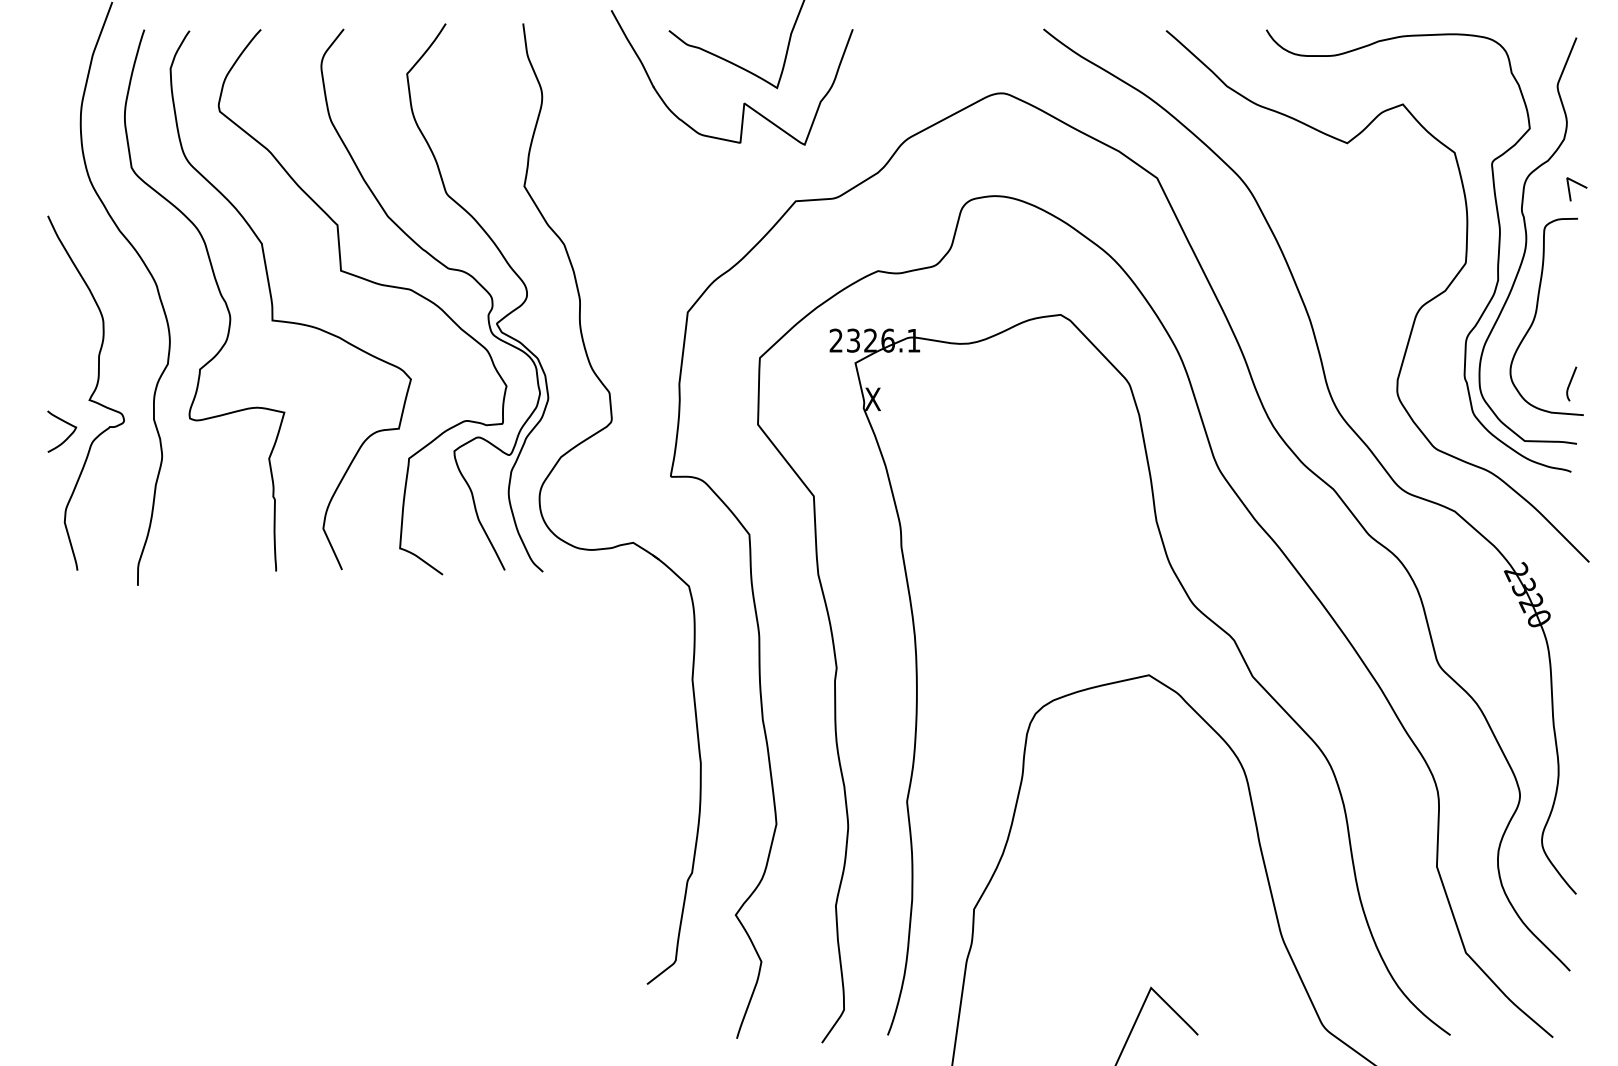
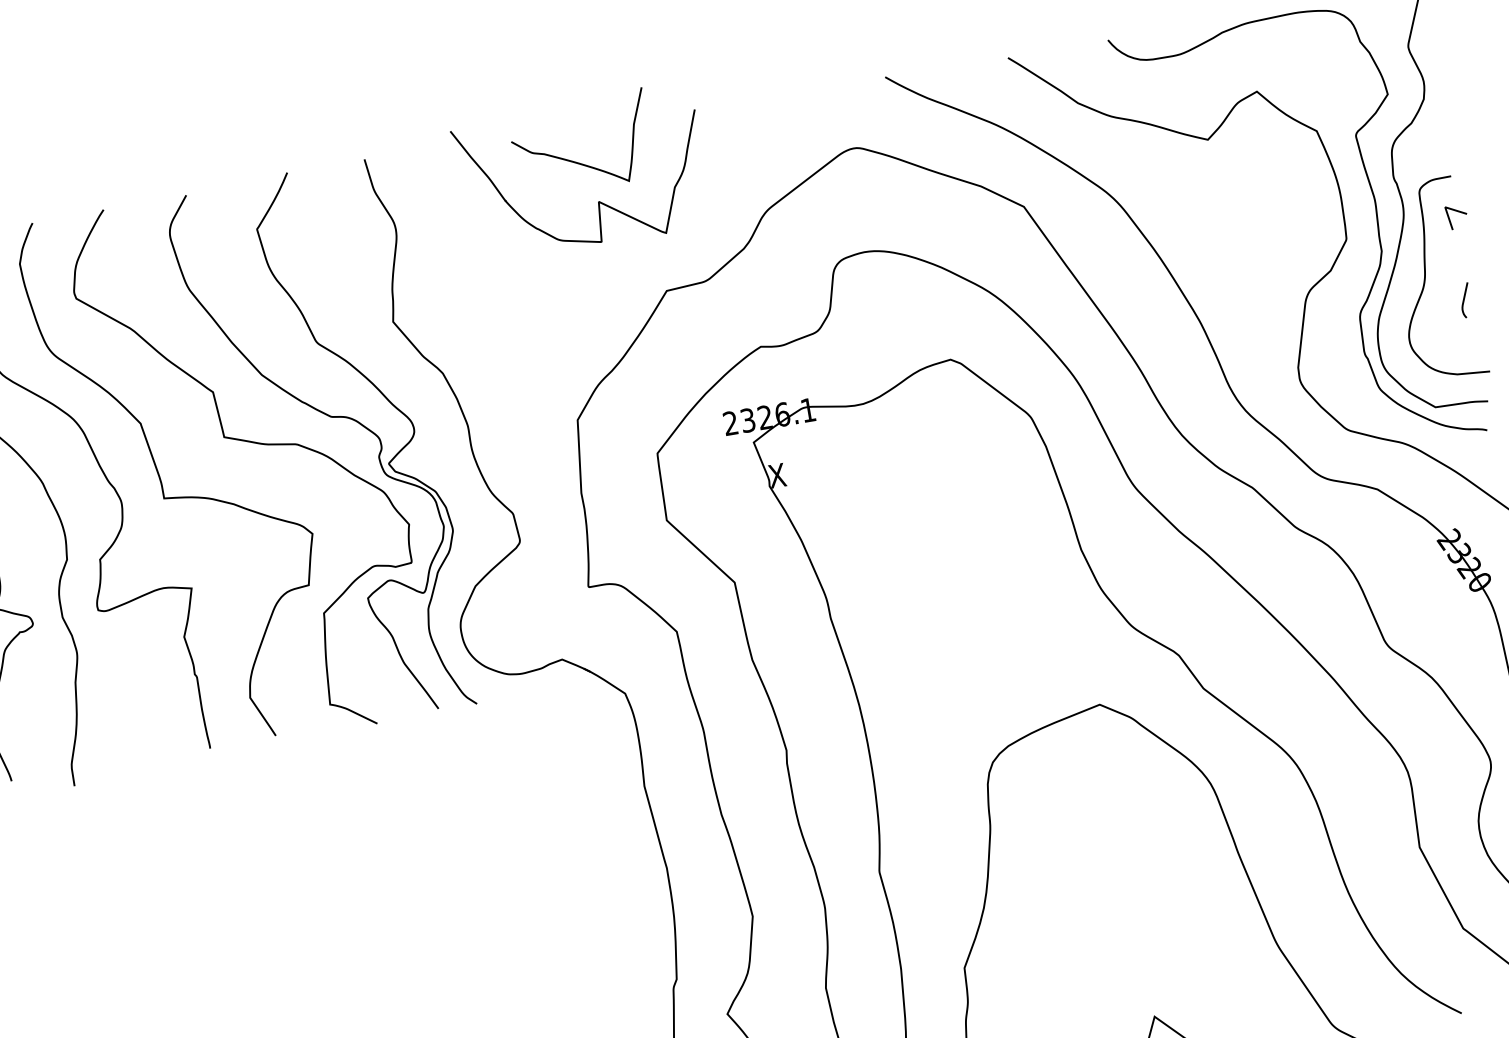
line: (1579, 185) -> (1458, 212), moved
curve: (1571, 382) -> (1465, 298), moved

